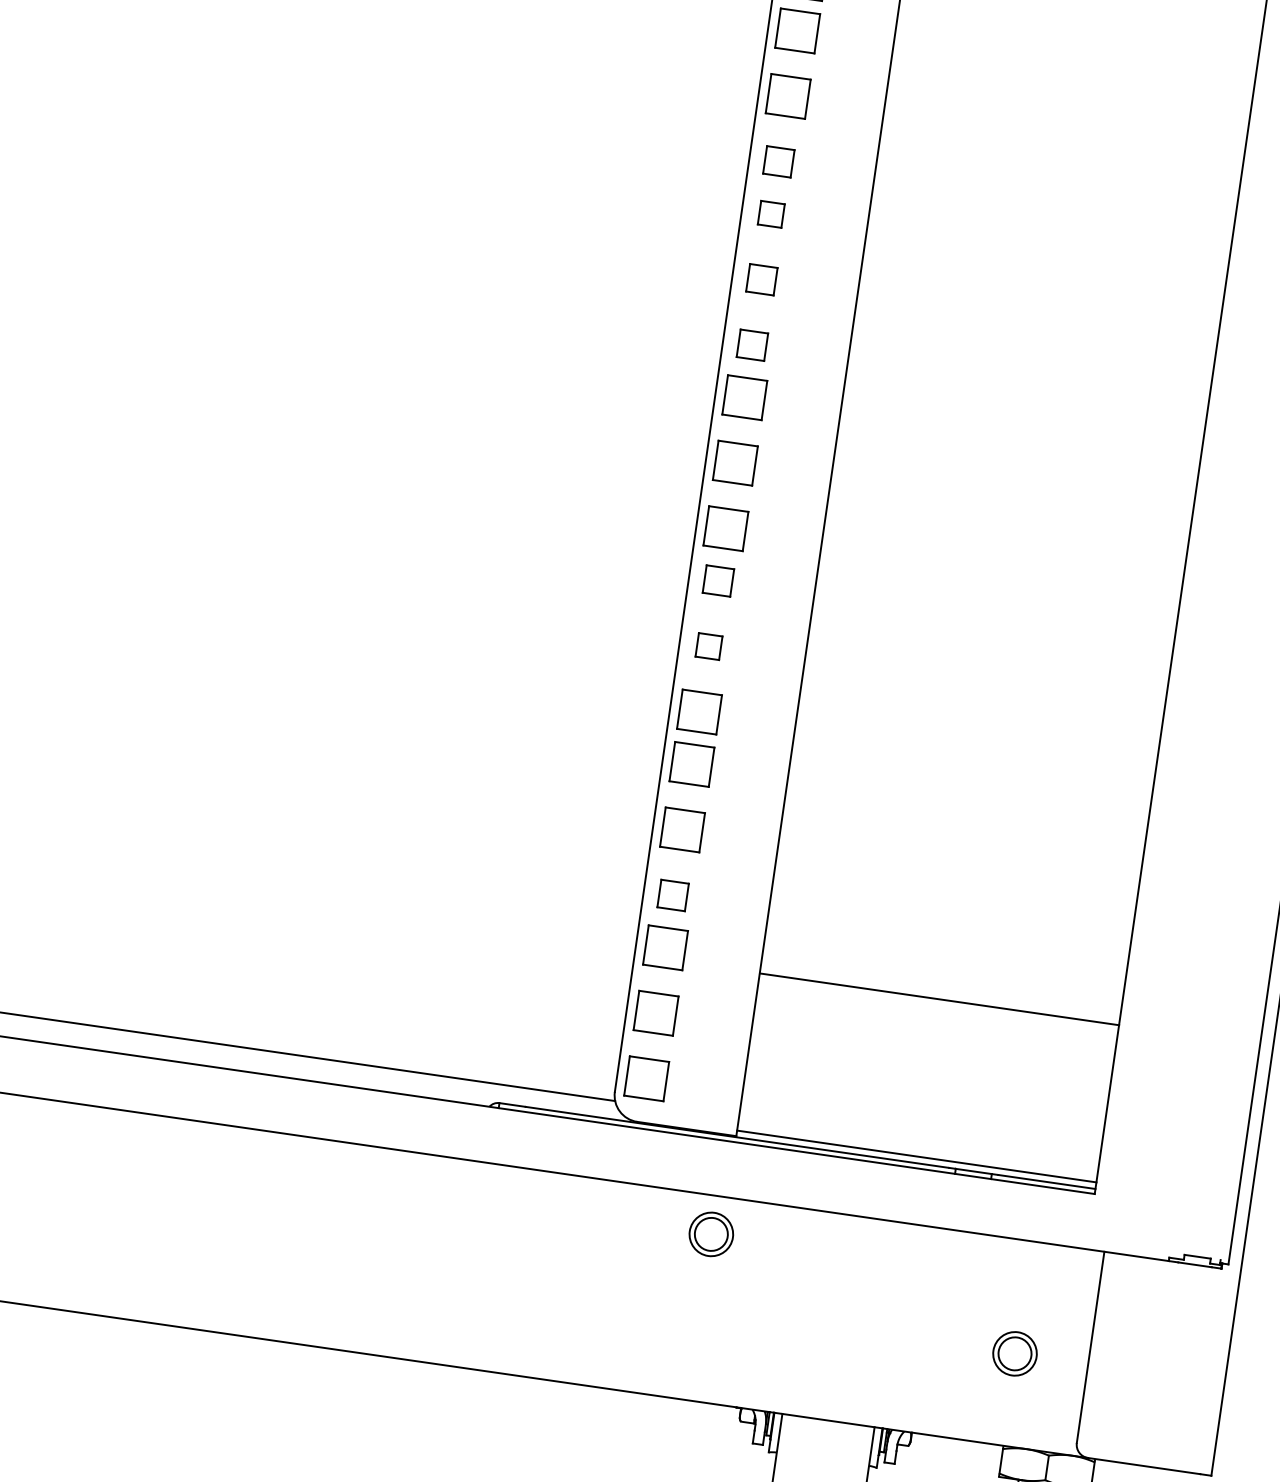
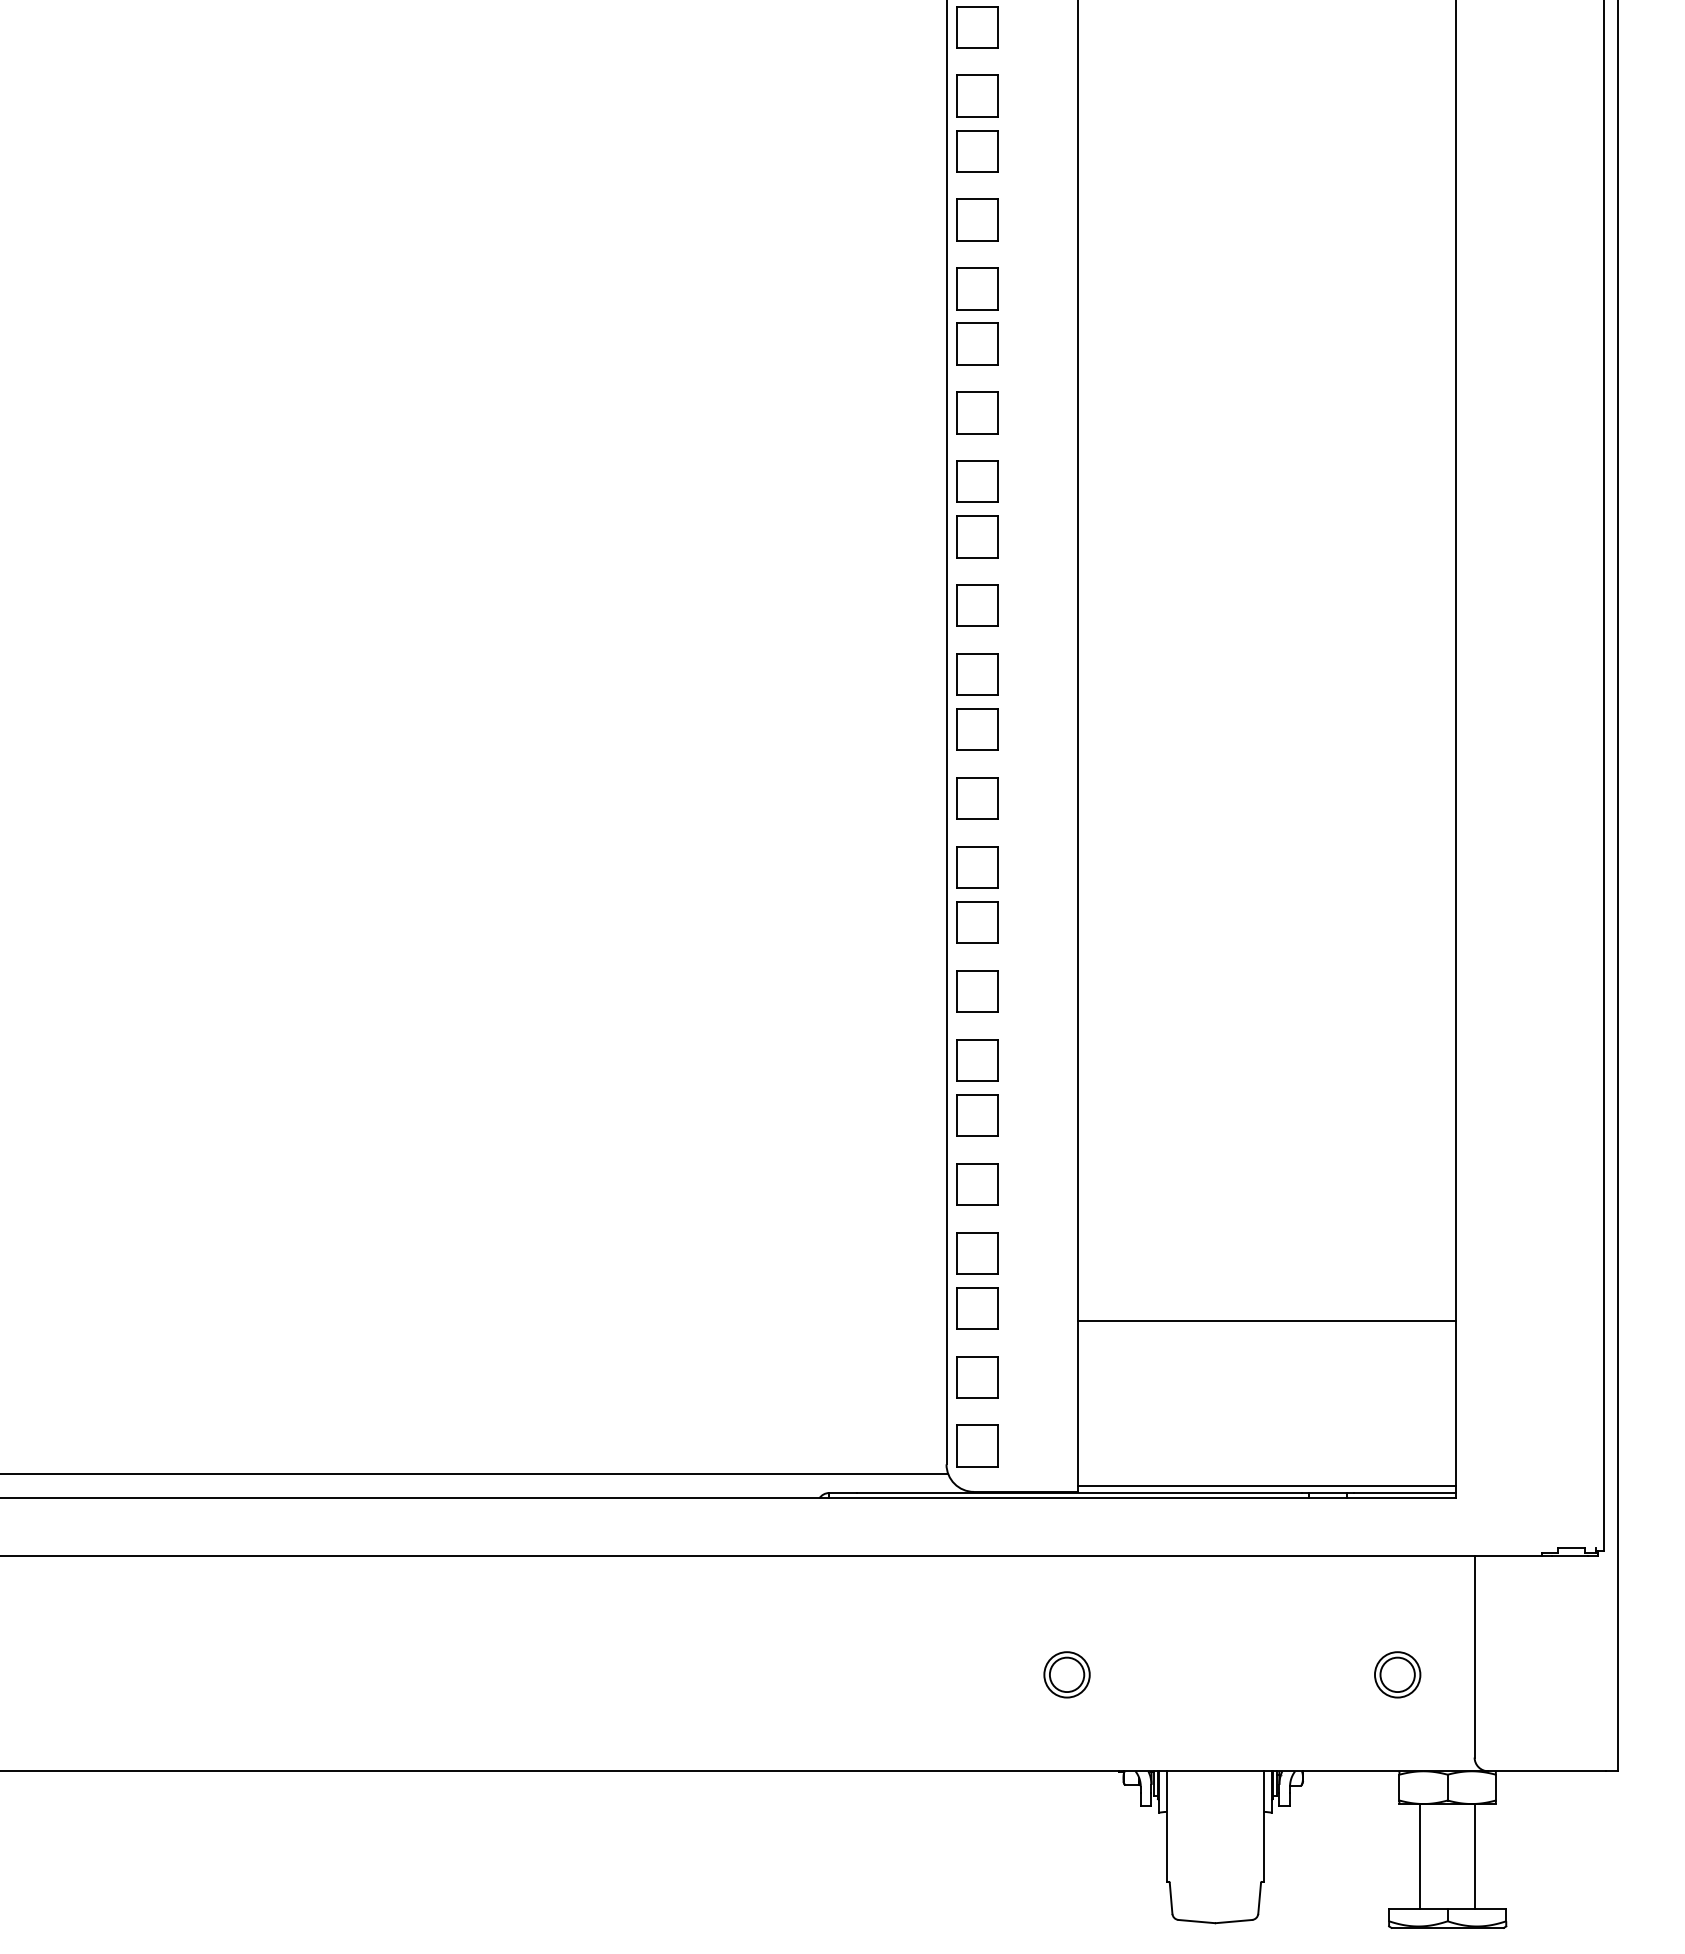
part: (779, 161) -> (977, 481), size x1.43
part: (771, 213) -> (977, 536), size x1.67
part: (762, 279) -> (977, 605), size x1.43
part: (752, 345) -> (977, 674), size x1.43
part: (718, 580) -> (977, 922), size x1.43
part: (709, 646) -> (977, 991), size x1.67
part: (673, 895) -> (977, 1253), size x1.43
part: (710, 1233) -> (1066, 1674), moved

